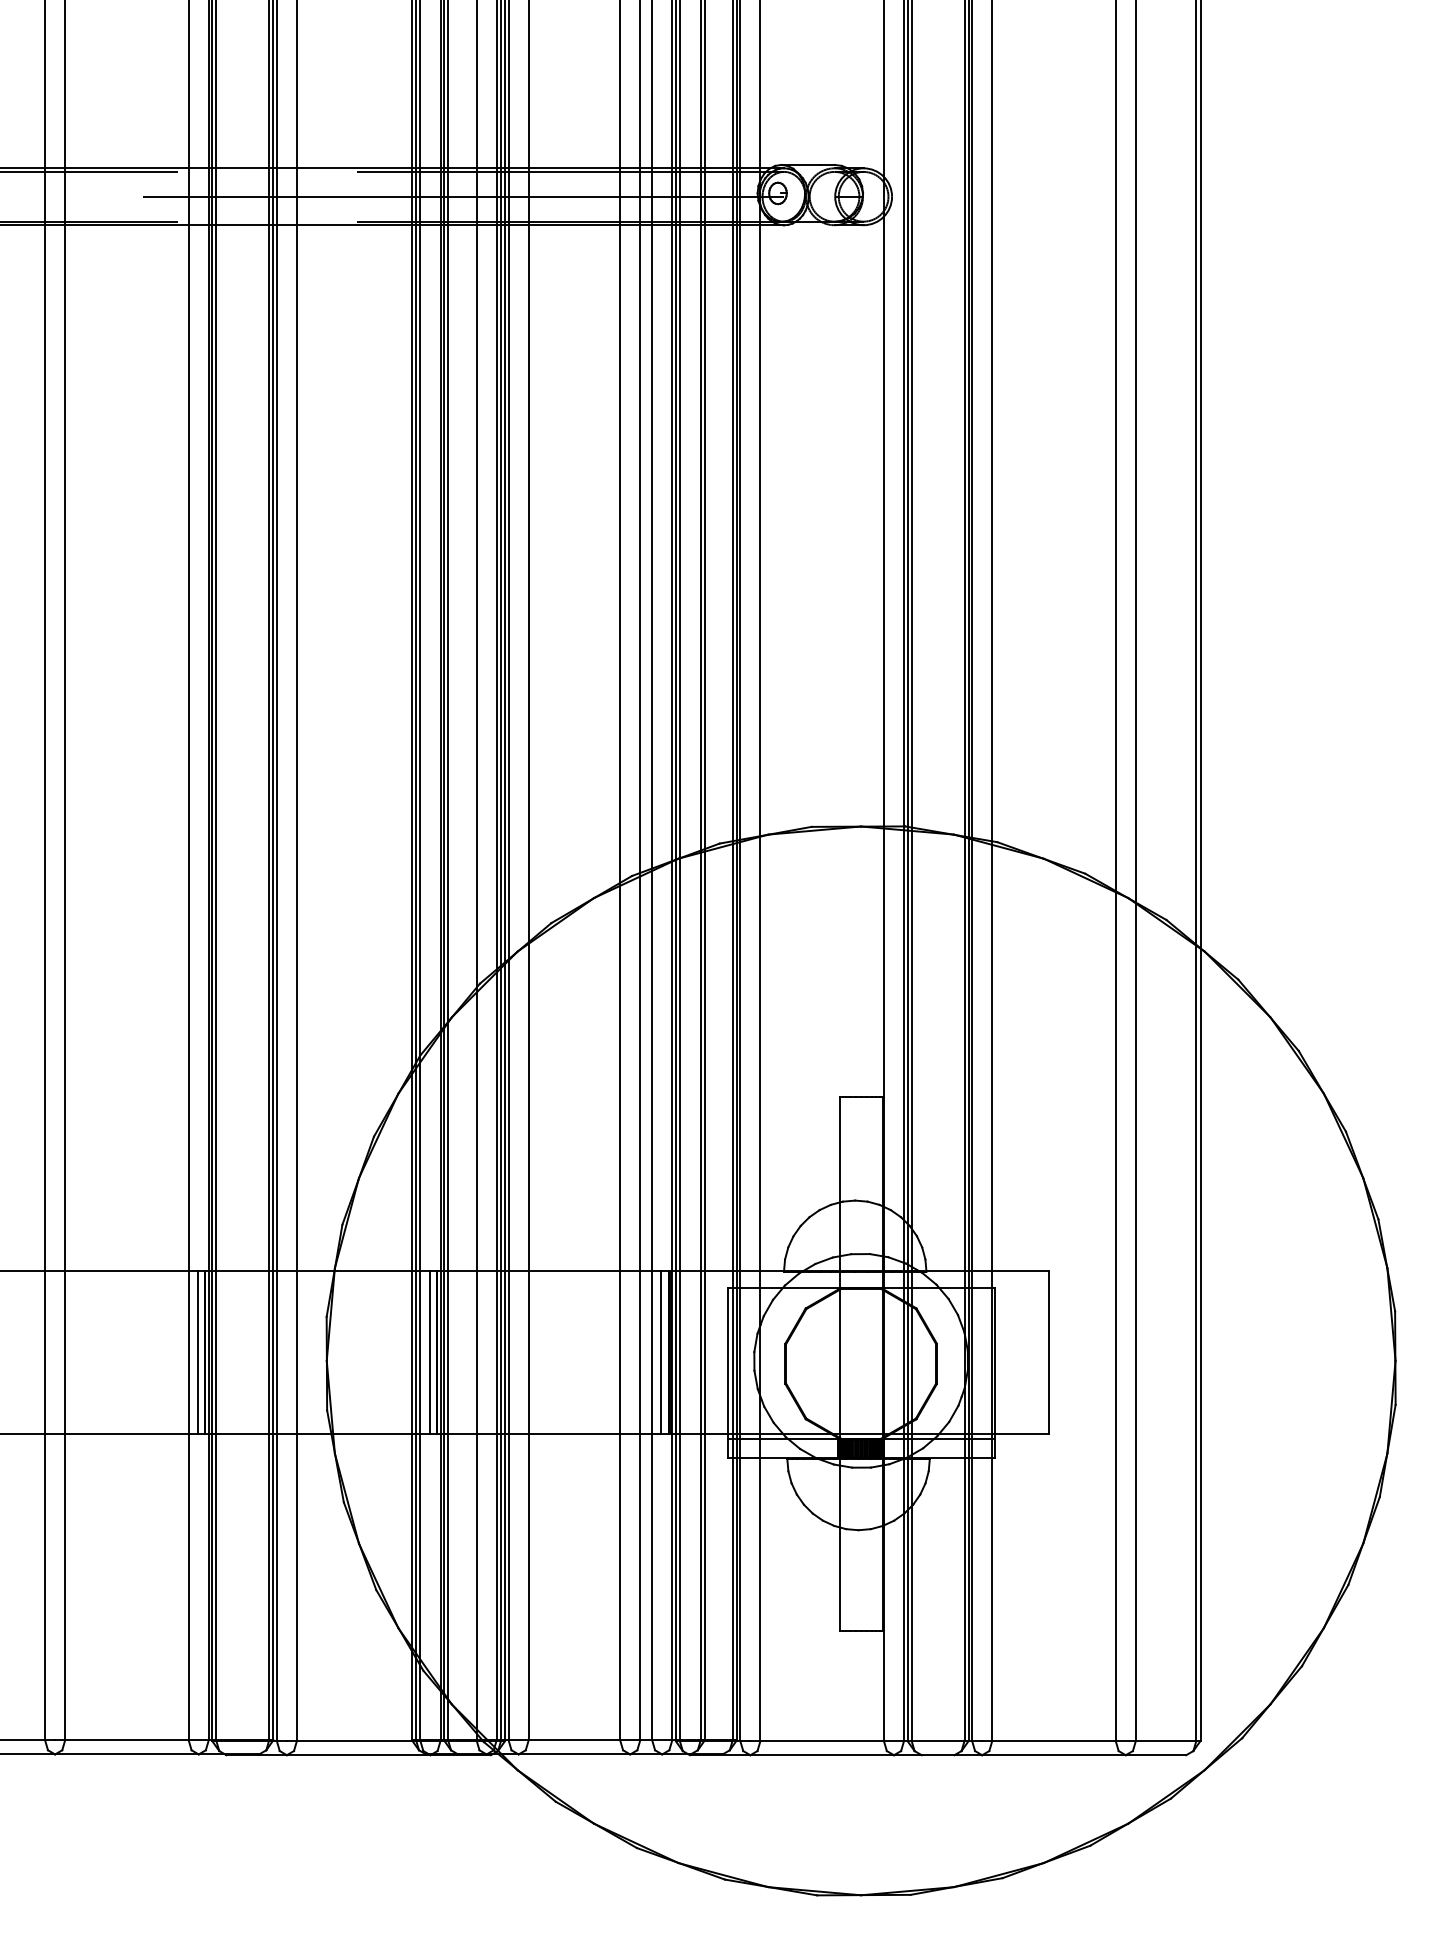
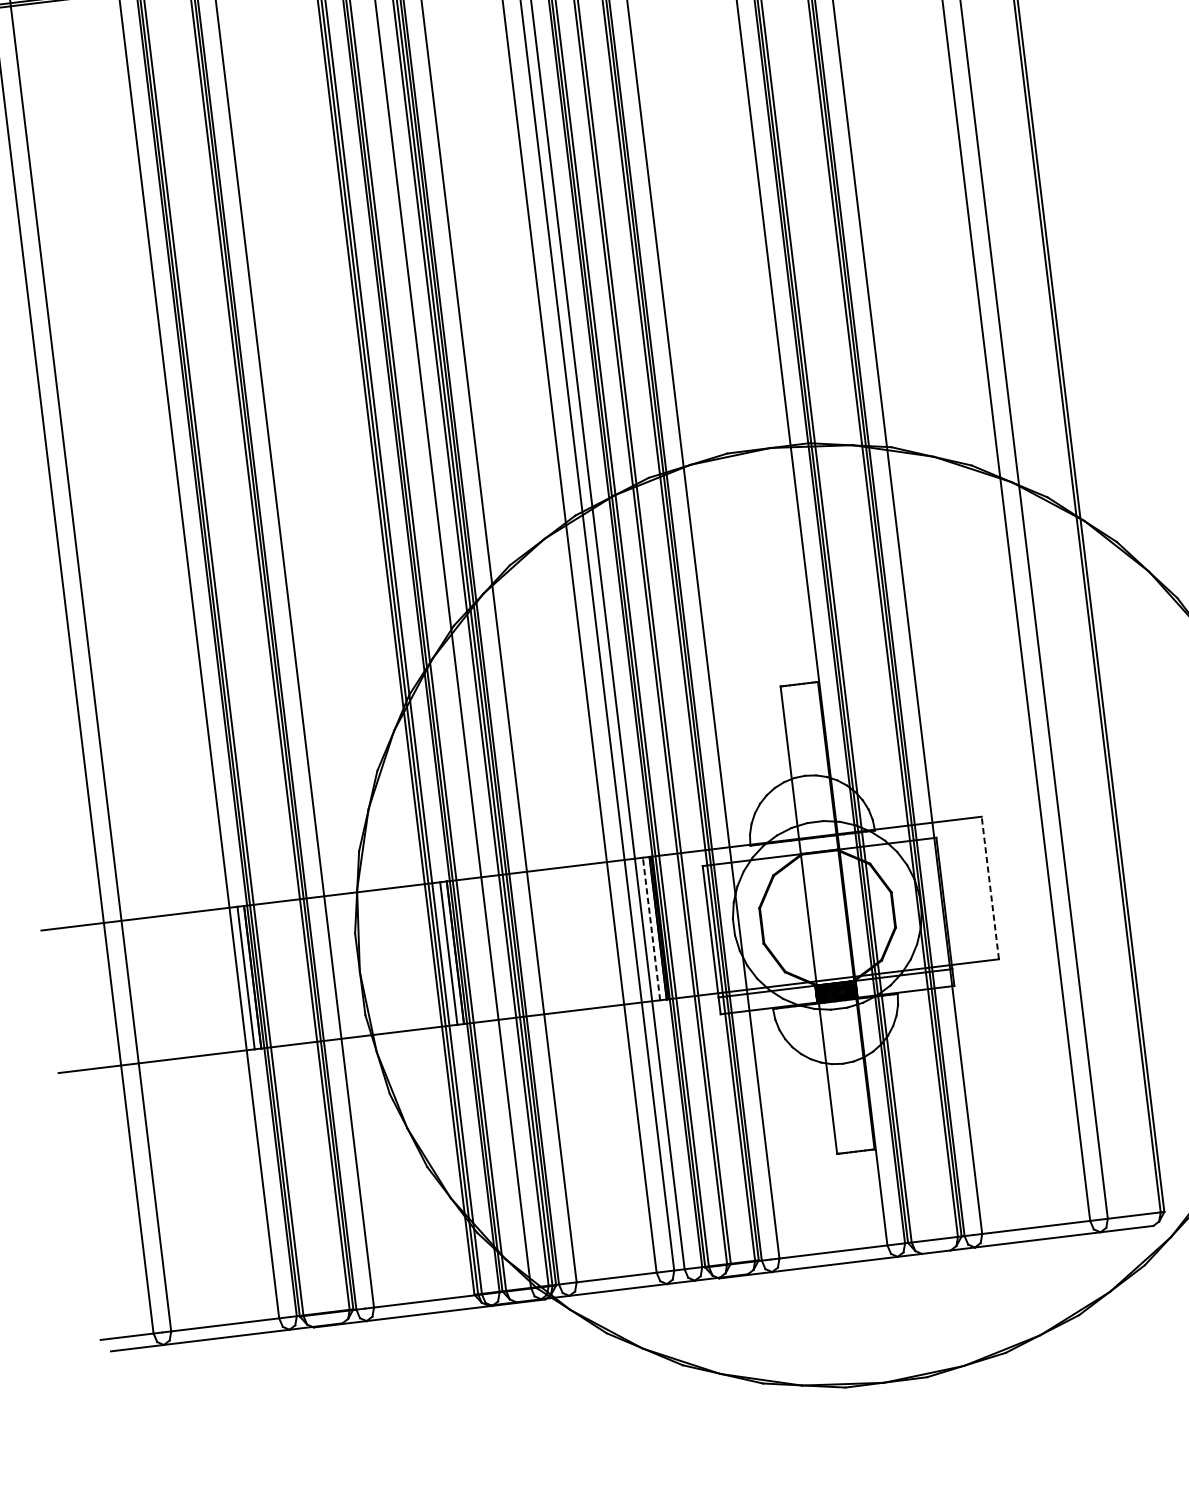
line: (661, 1351) -> (651, 928), solid -> dashed
line: (1048, 1351) -> (990, 887), solid -> dashed

